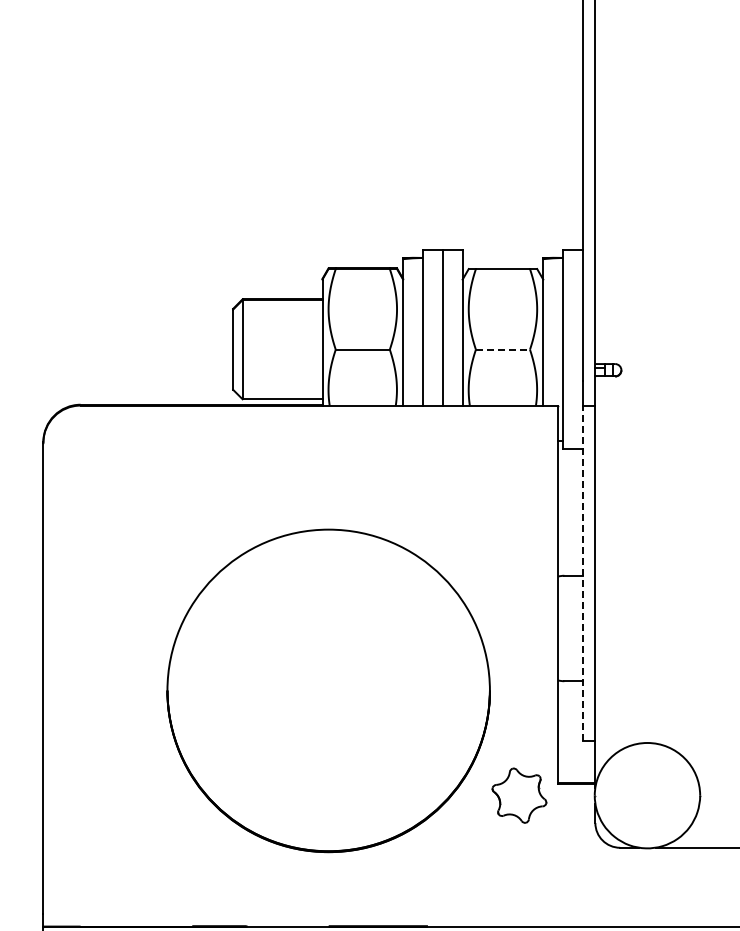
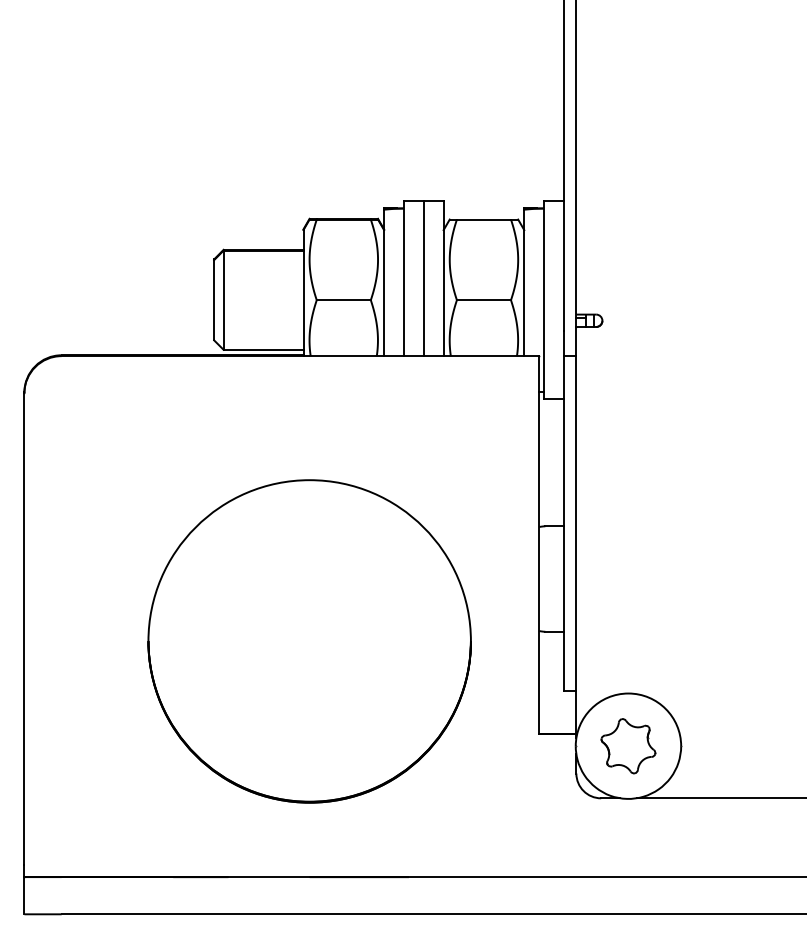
line: (503, 349) -> (484, 300), dashed -> solid
line: (582, 572) -> (563, 523), dashed -> solid
part: (519, 795) -> (628, 746), moved

